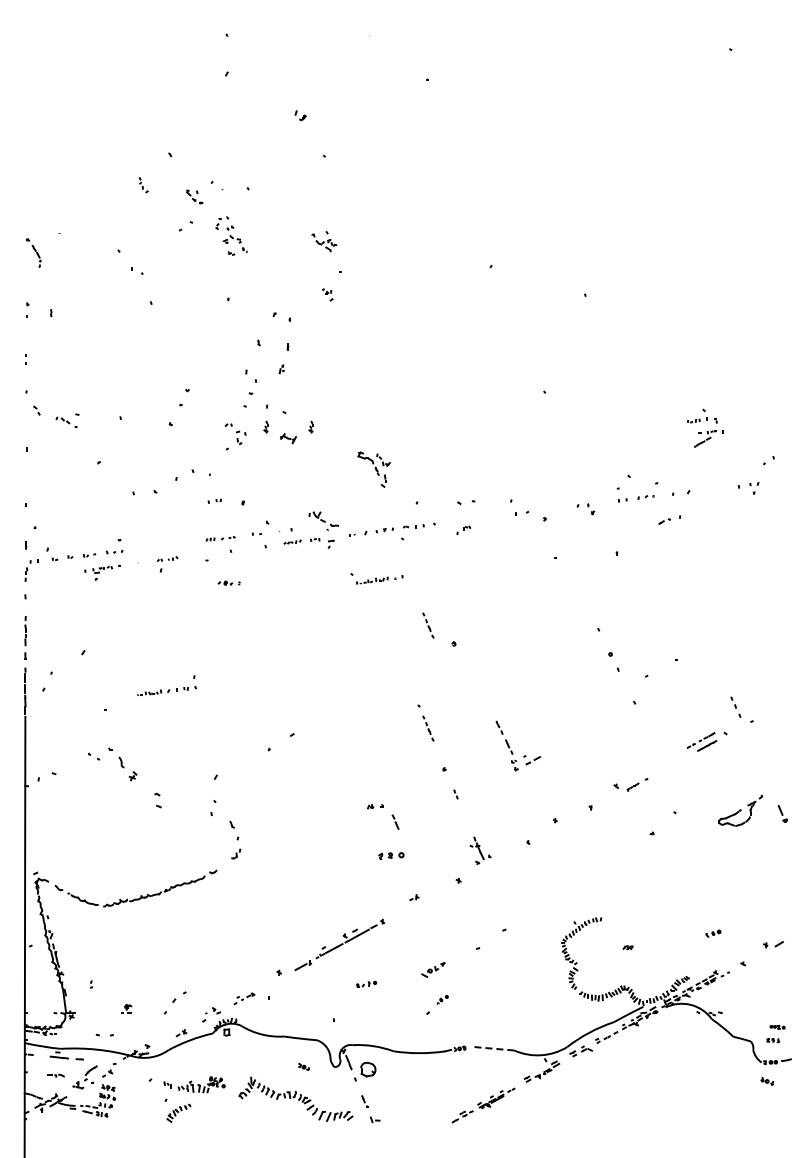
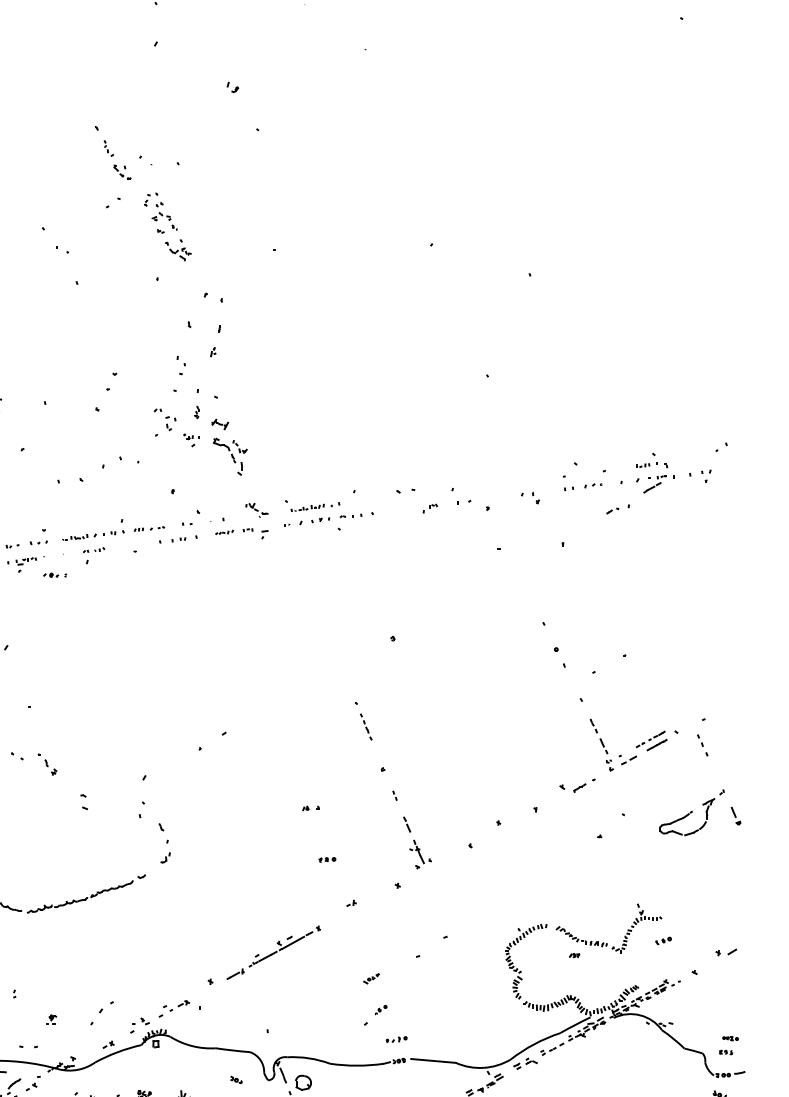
part: (143, 185) -> (108, 148), moved
part: (324, 241) -> (178, 250), moved
part: (327, 294) -> (188, 439), moved
part: (250, 381) -> (180, 364), size x0.71
part: (310, 426) -> (243, 411), removed
part: (705, 427) -> (655, 472), moved
part: (373, 469) -> (229, 456), moved
part: (214, 500) -> (178, 539), moved
part: (323, 520) -> (256, 509), size x0.71
part: (463, 529) -> (429, 507), moved
part: (376, 578) -> (312, 505), moved
part: (228, 582) -> (54, 574), moved
part: (428, 625) -> (366, 619), removed
part: (166, 685) -> (92, 529), moved
part: (735, 706) -> (702, 744), moved
part: (510, 747) -> (605, 746), moved
part: (122, 764) -> (47, 764), size x0.62
part: (740, 810) -> (691, 812), size x1.43
line: (395, 821) -> (407, 823), moved
part: (390, 855) -> (326, 859), size x0.62
part: (659, 935) -> (607, 942), added
part: (433, 969) -> (371, 978), size x0.62
part: (366, 983) -> (396, 1038), moved
part: (244, 998) -> (174, 1008), size x1.43
line: (492, 1048) -> (433, 1060), dashed -> solid

